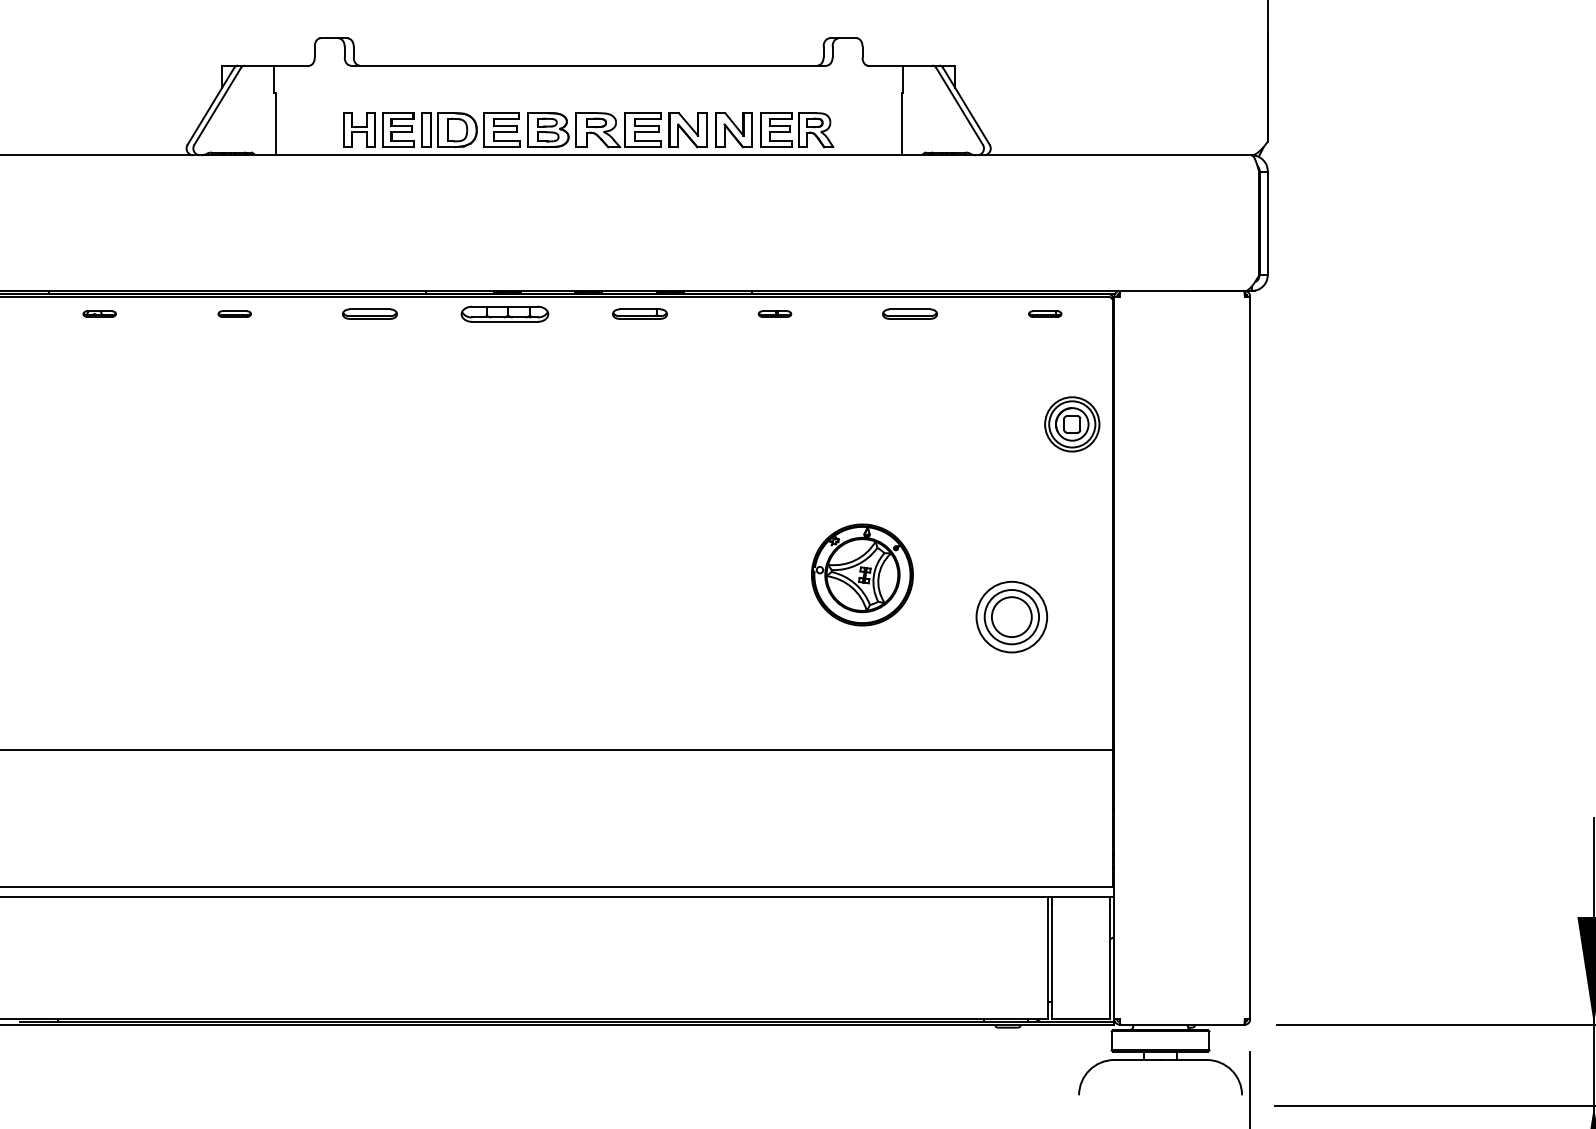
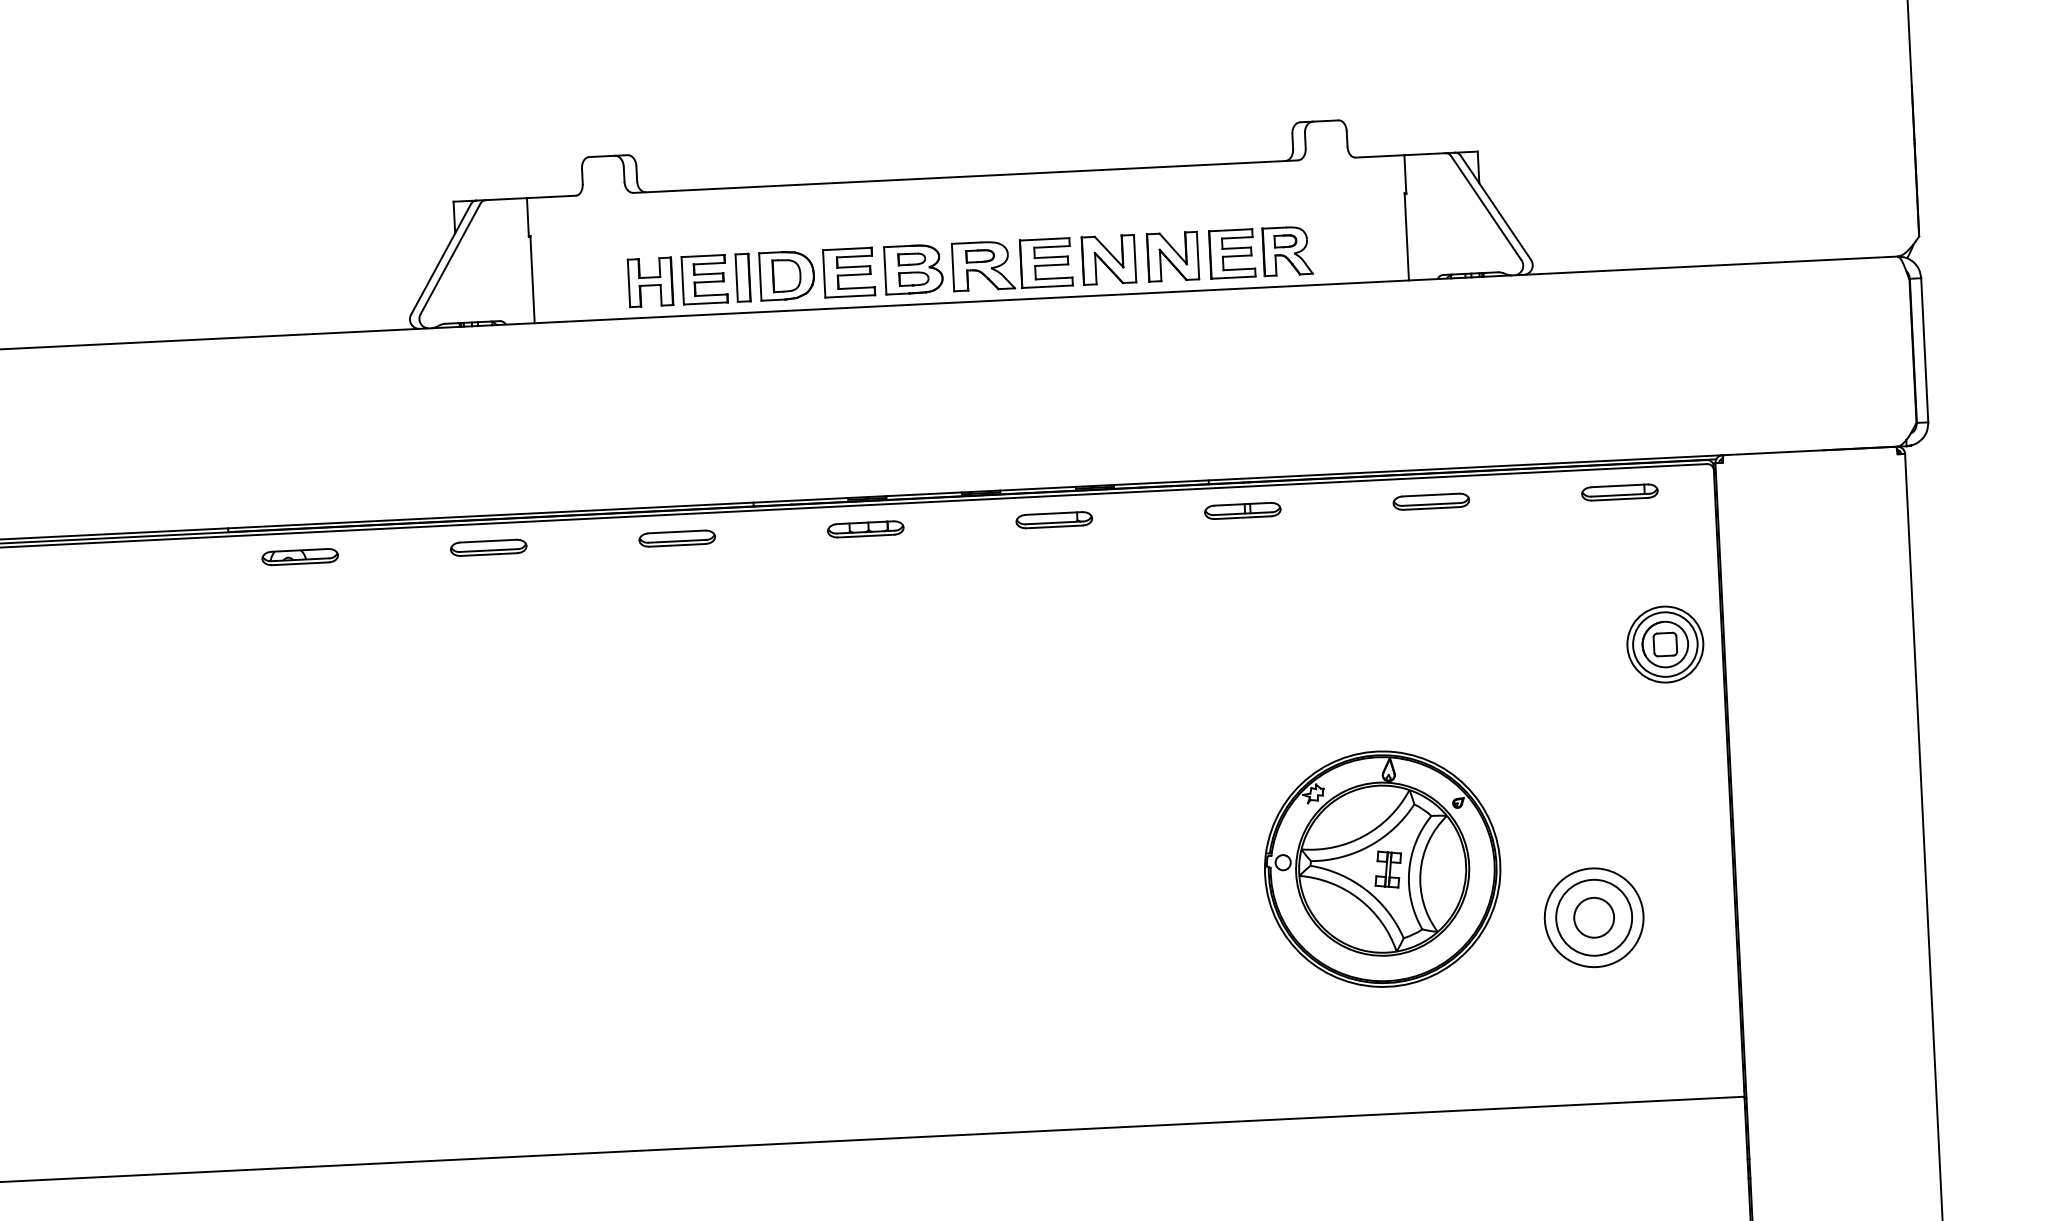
part: (99, 313) -> (299, 556), size x1.67
part: (234, 313) -> (488, 546), size x1.67
part: (504, 313) -> (865, 528), size x0.62
part: (774, 313) -> (1242, 510), size x1.67
part: (1045, 313) -> (1620, 491), size x1.67
part: (862, 574) -> (1382, 868), size x1.67
circle: (1011, 616) -> (1593, 916), size x0.71

